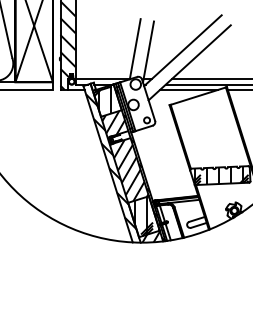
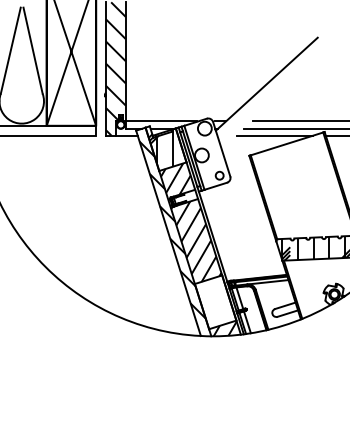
line: (135, 48) -> (204, 81), removed
line: (148, 51) -> (221, 85), removed
line: (189, 62) -> (275, 99), removed
hatch: (140, 165) -> (210, 234), removed
hatch: (143, 216) -> (215, 301), removed

